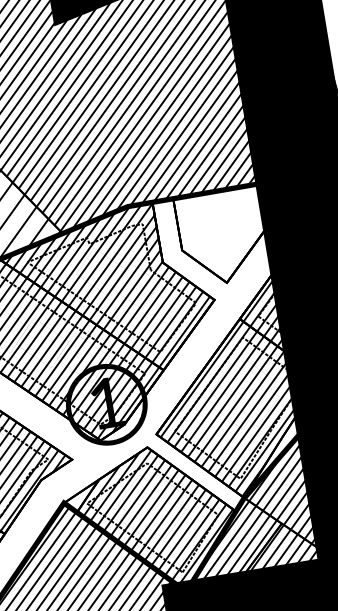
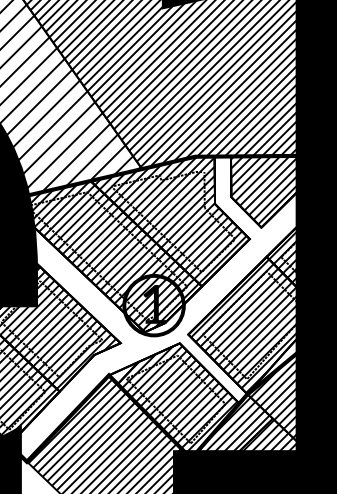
hatch: (240, 230) -> (278, 189), added

